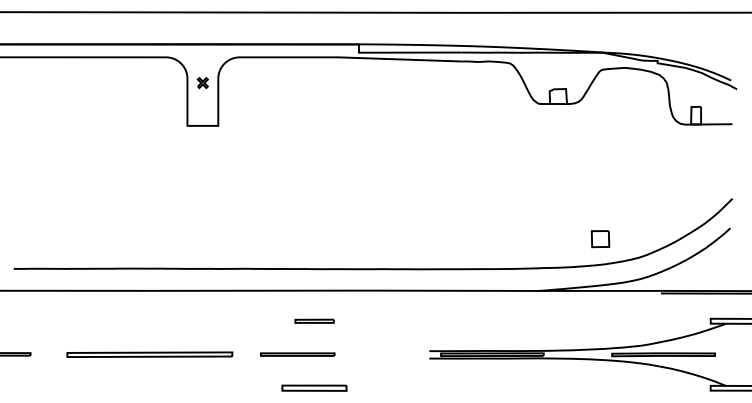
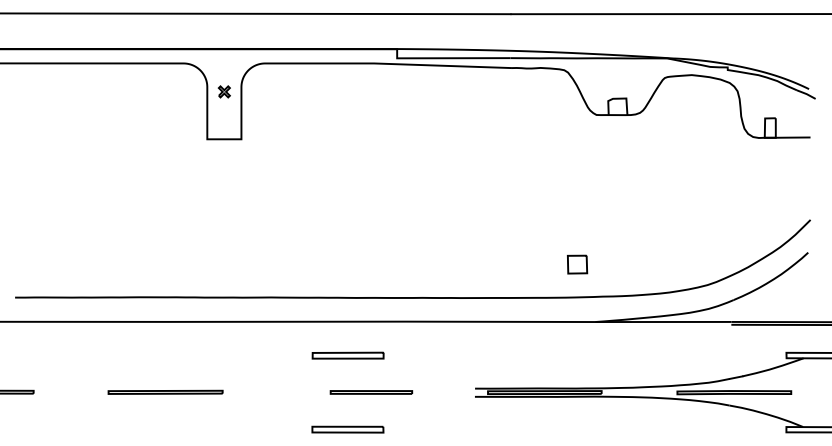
part: (600, 238) -> (577, 264), moved
part: (314, 321) -> (347, 355), size x1.67
part: (149, 353) -> (165, 391), size x0.62
line: (297, 353) -> (371, 391), moved

